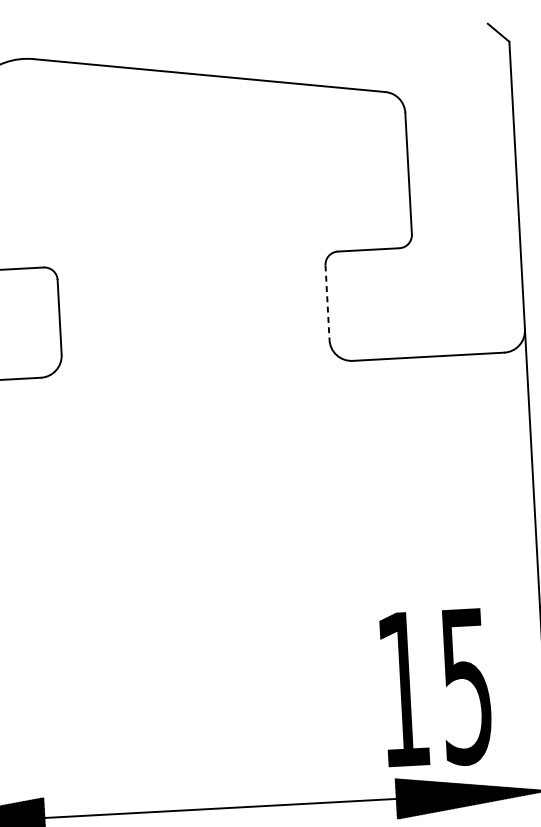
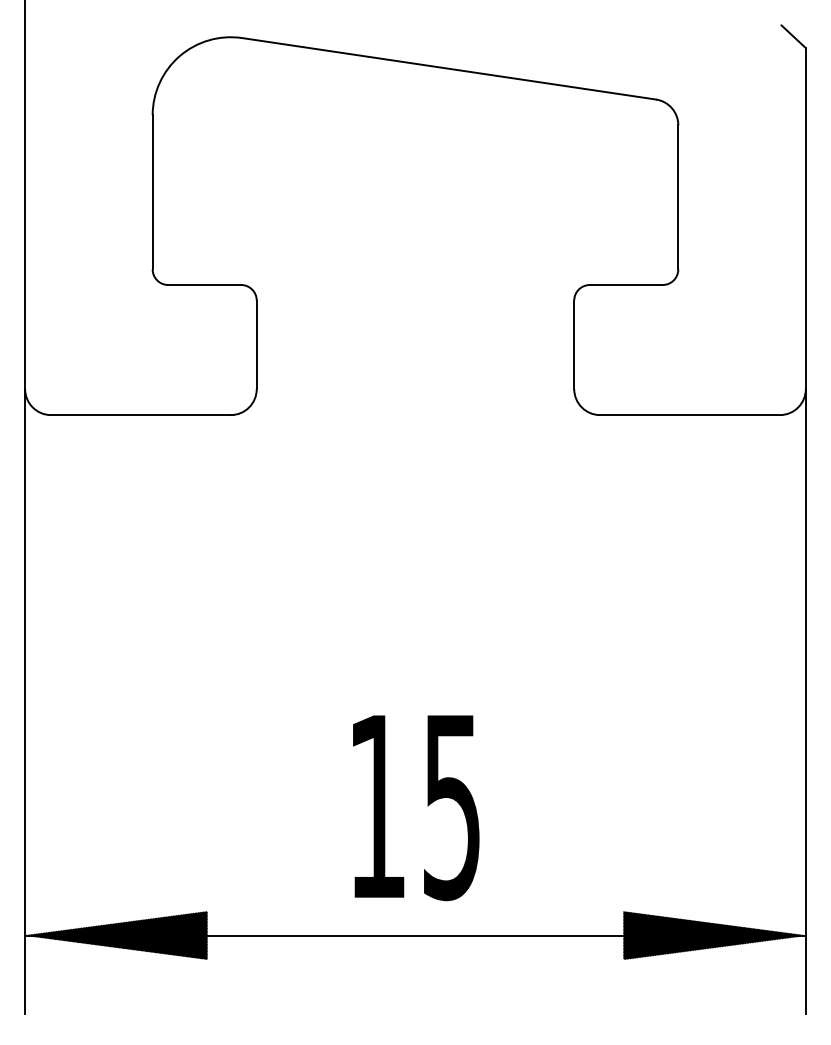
line: (327, 303) -> (574, 345), dashed -> solid
text: (436, 689) -> (416, 808), moved

